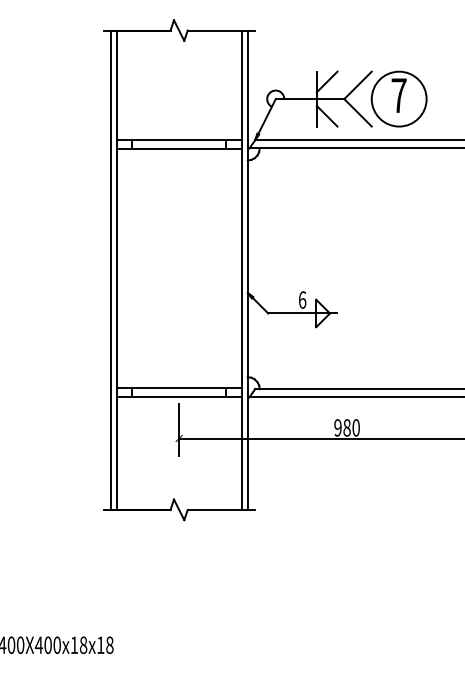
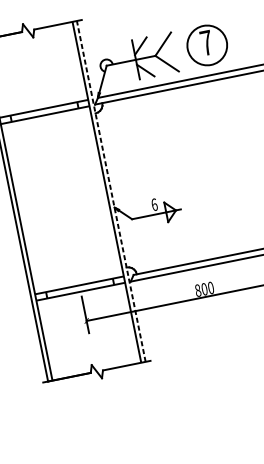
part: (398, 98) -> (206, 45), moved
line: (247, 270) -> (111, 191), solid -> dashed
text: (342, 427) -> (201, 289), 980 -> 800

